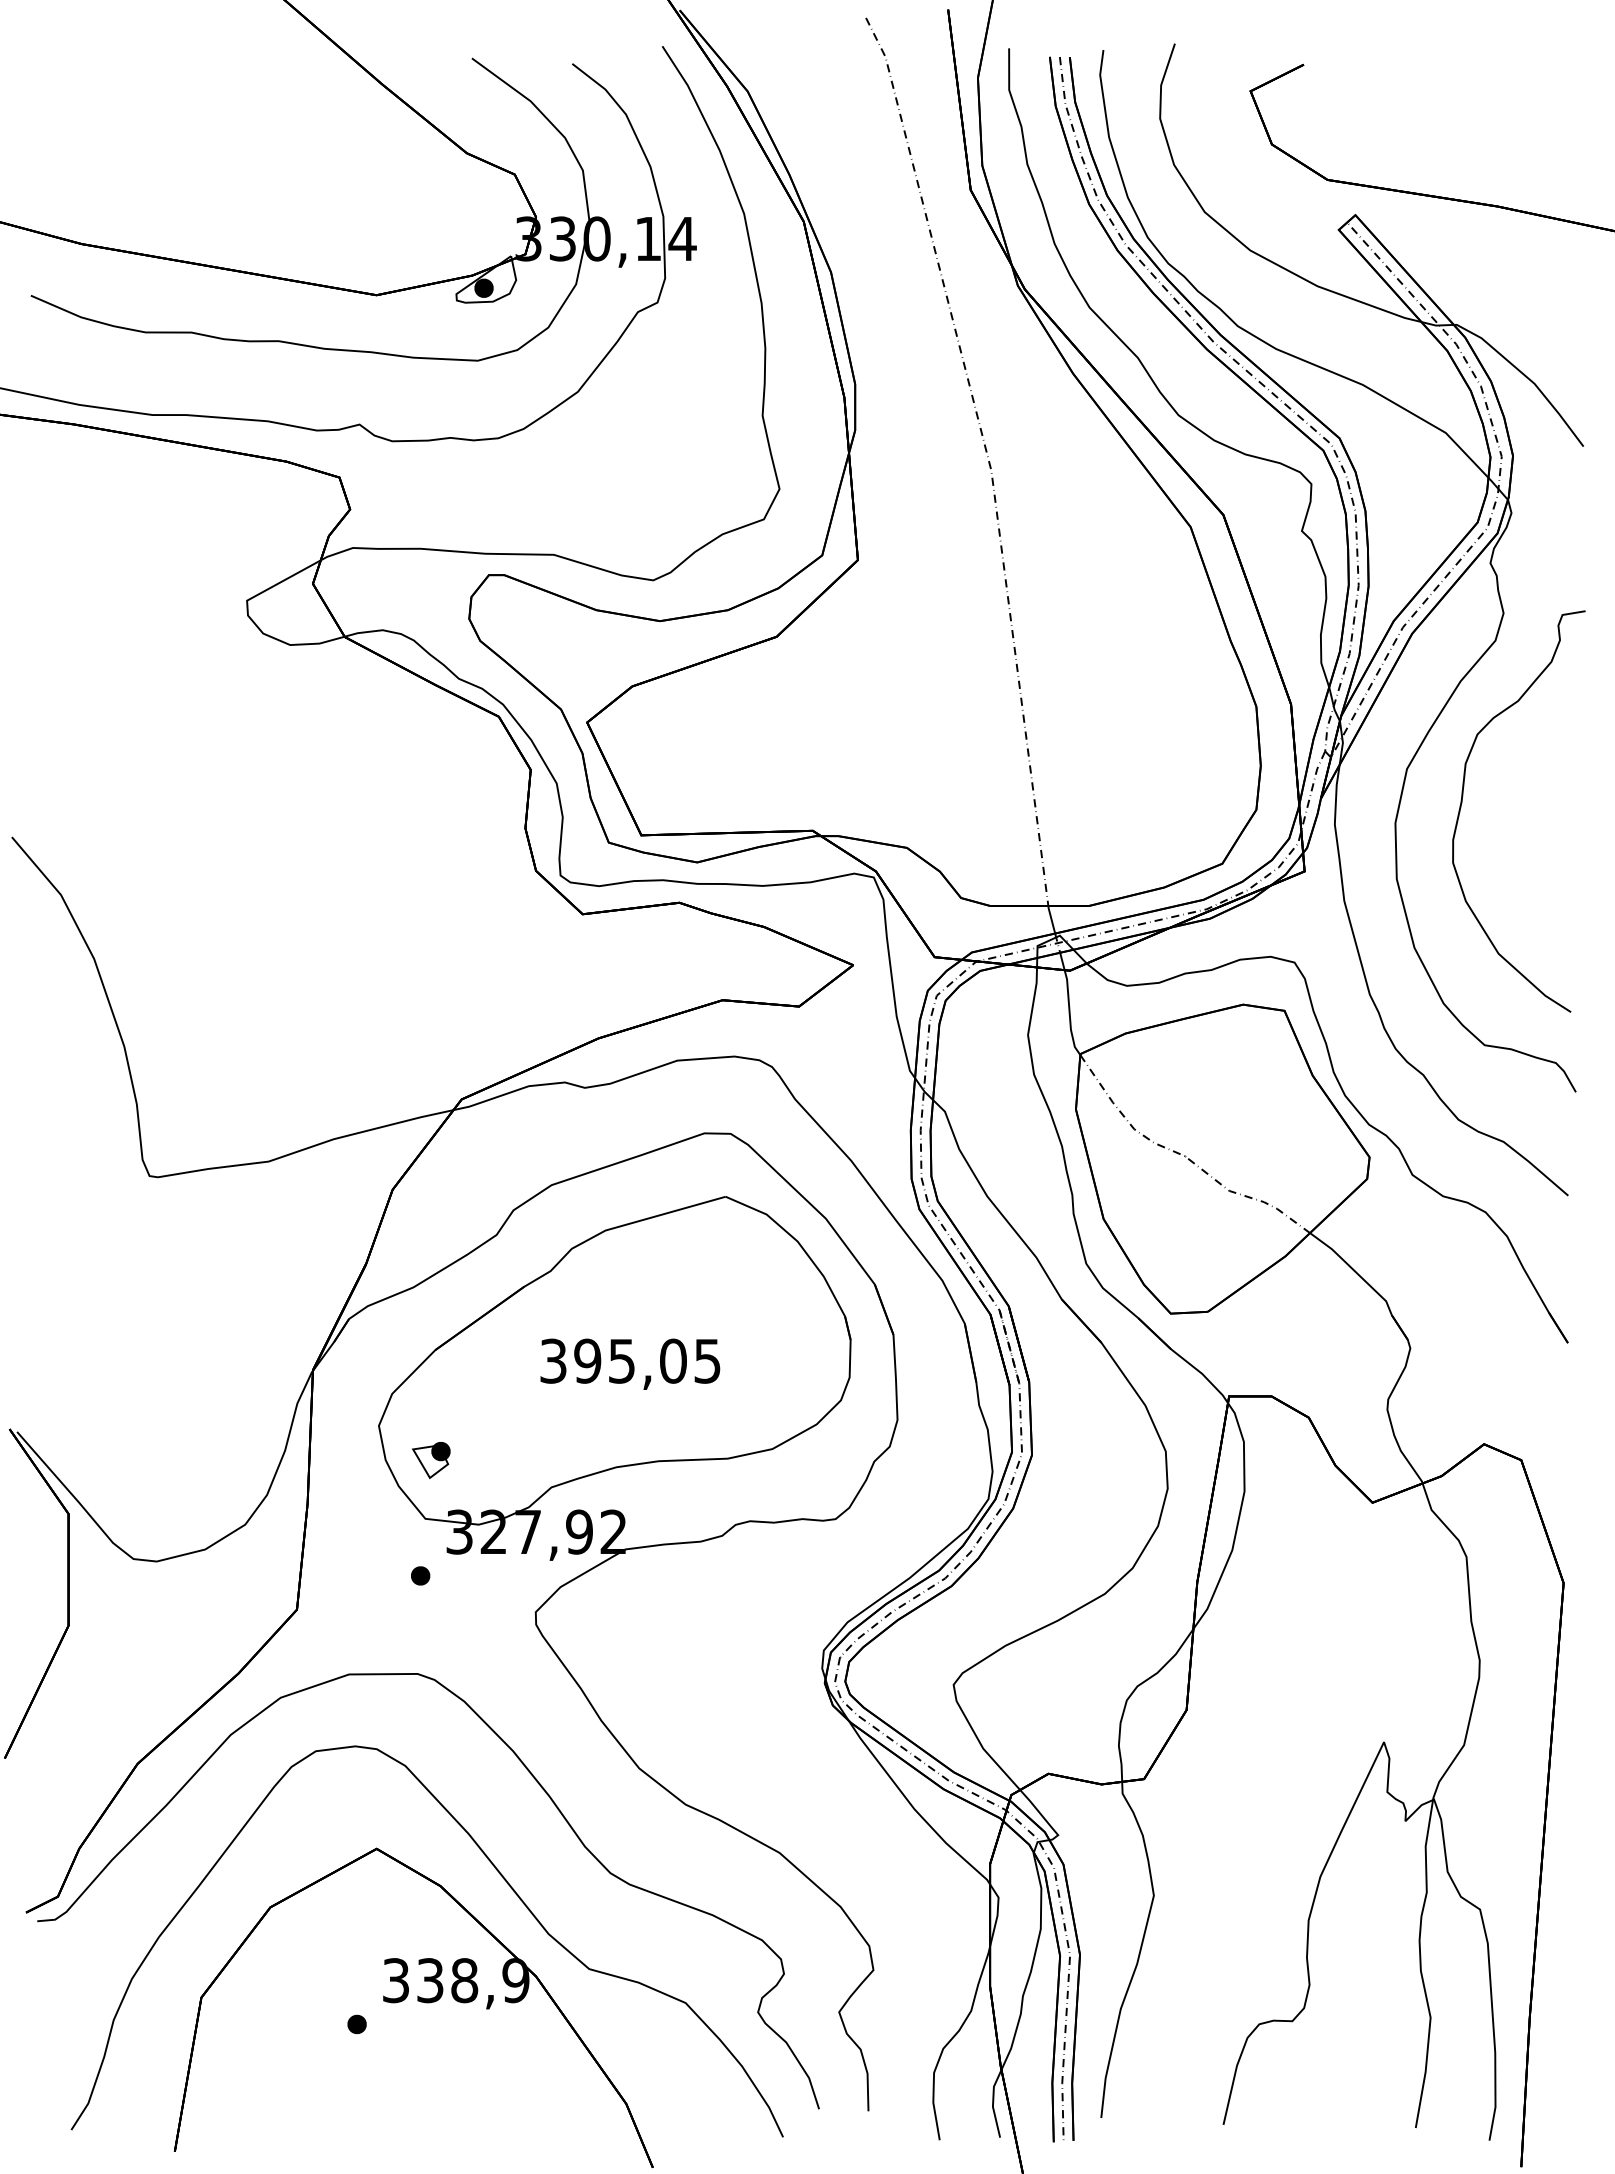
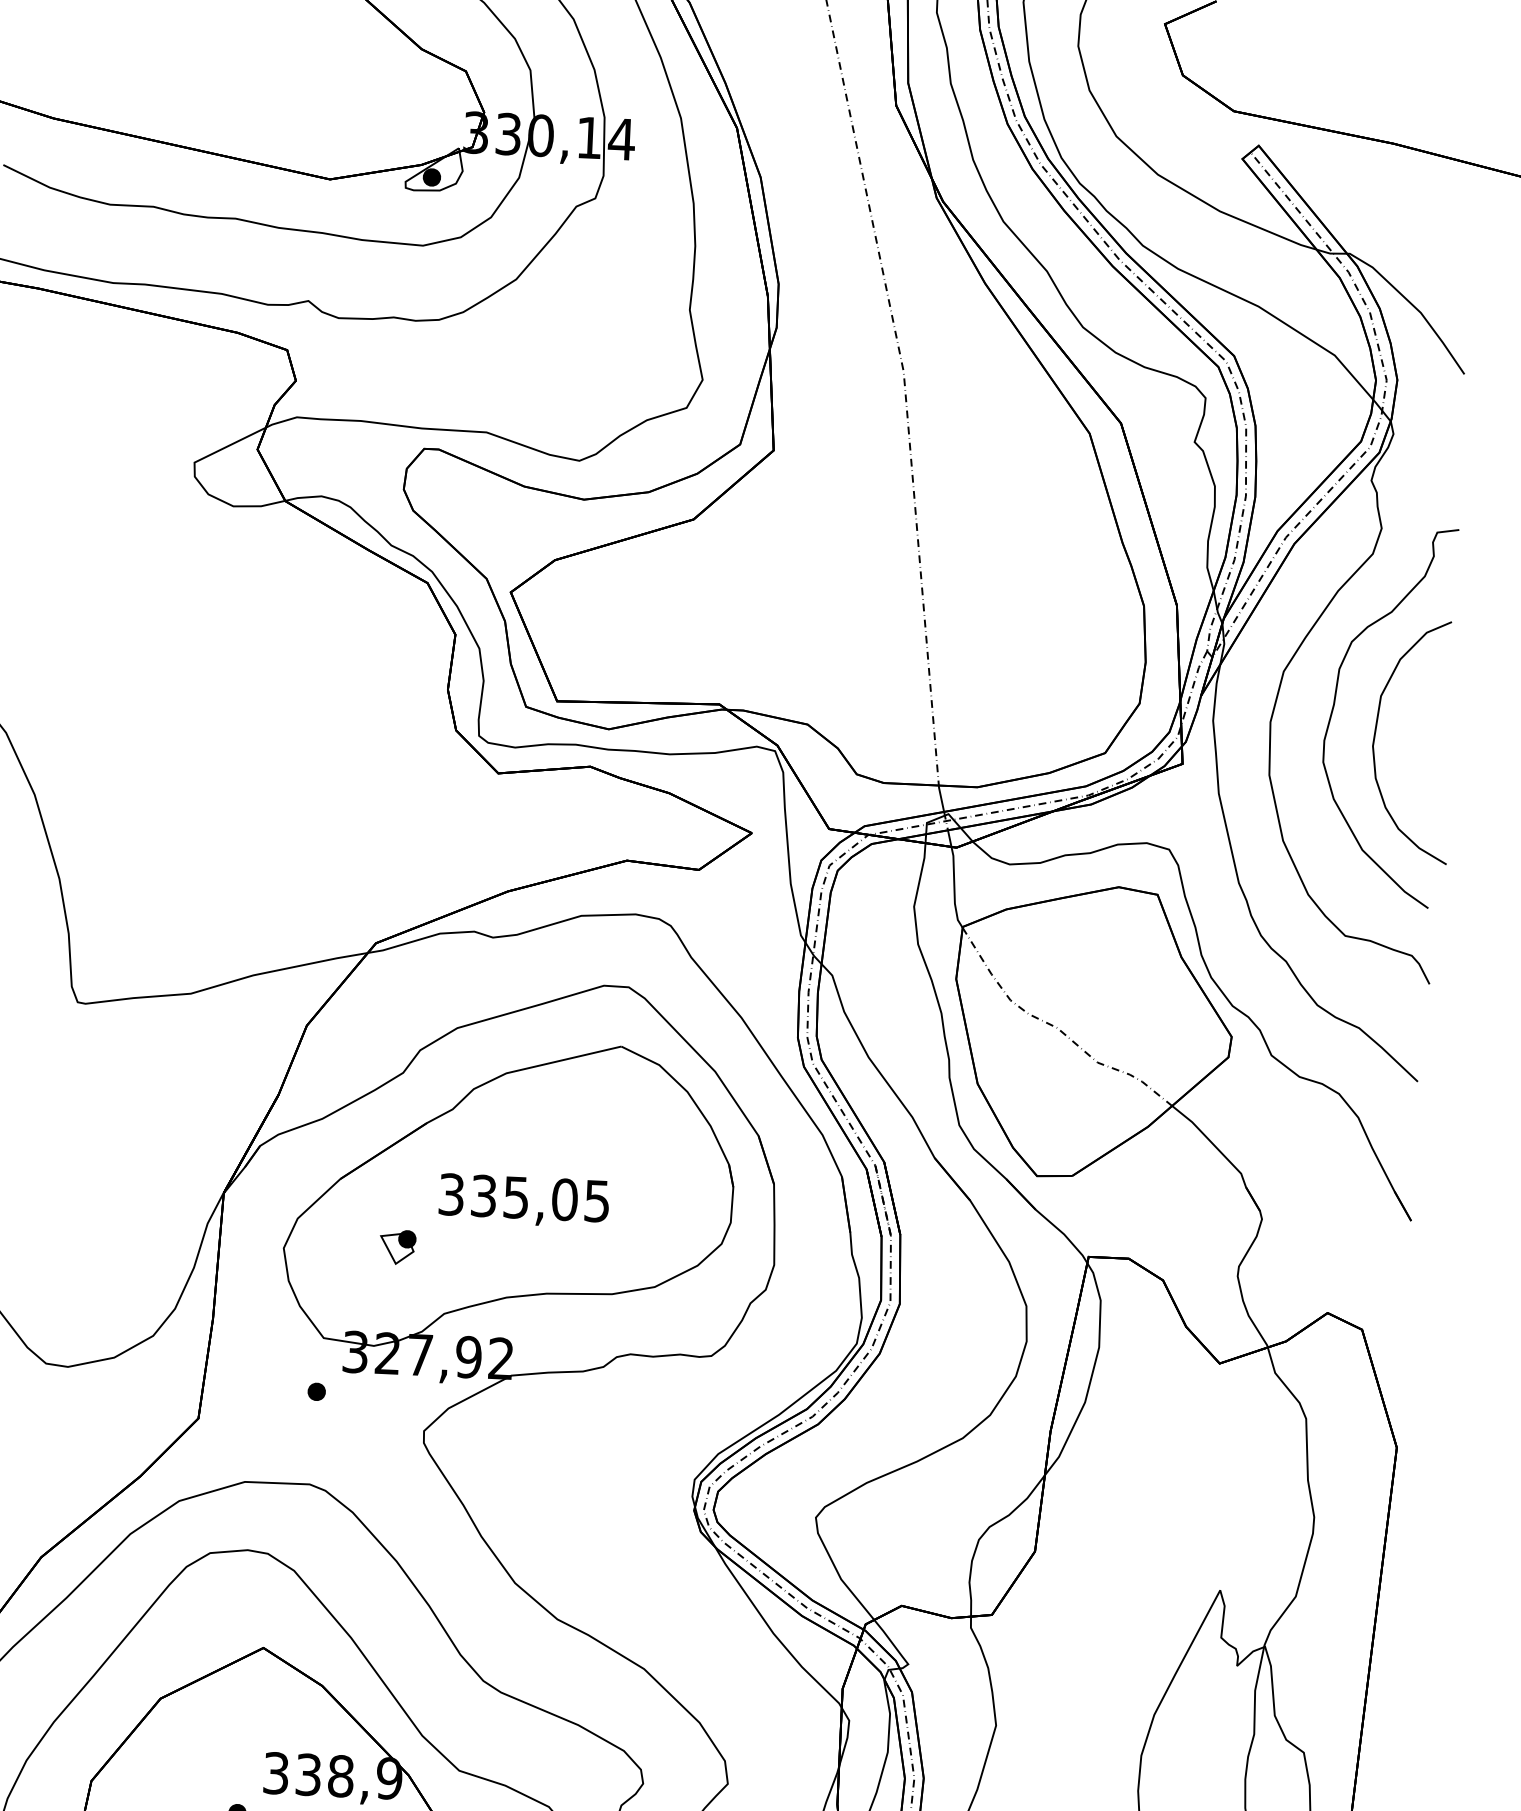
curve: (1507, 831) -> (1376, 734), added
text: (587, 1360) -> (483, 1195), 395,05 -> 335,05
part: (431, 1460) -> (398, 1247), moved

